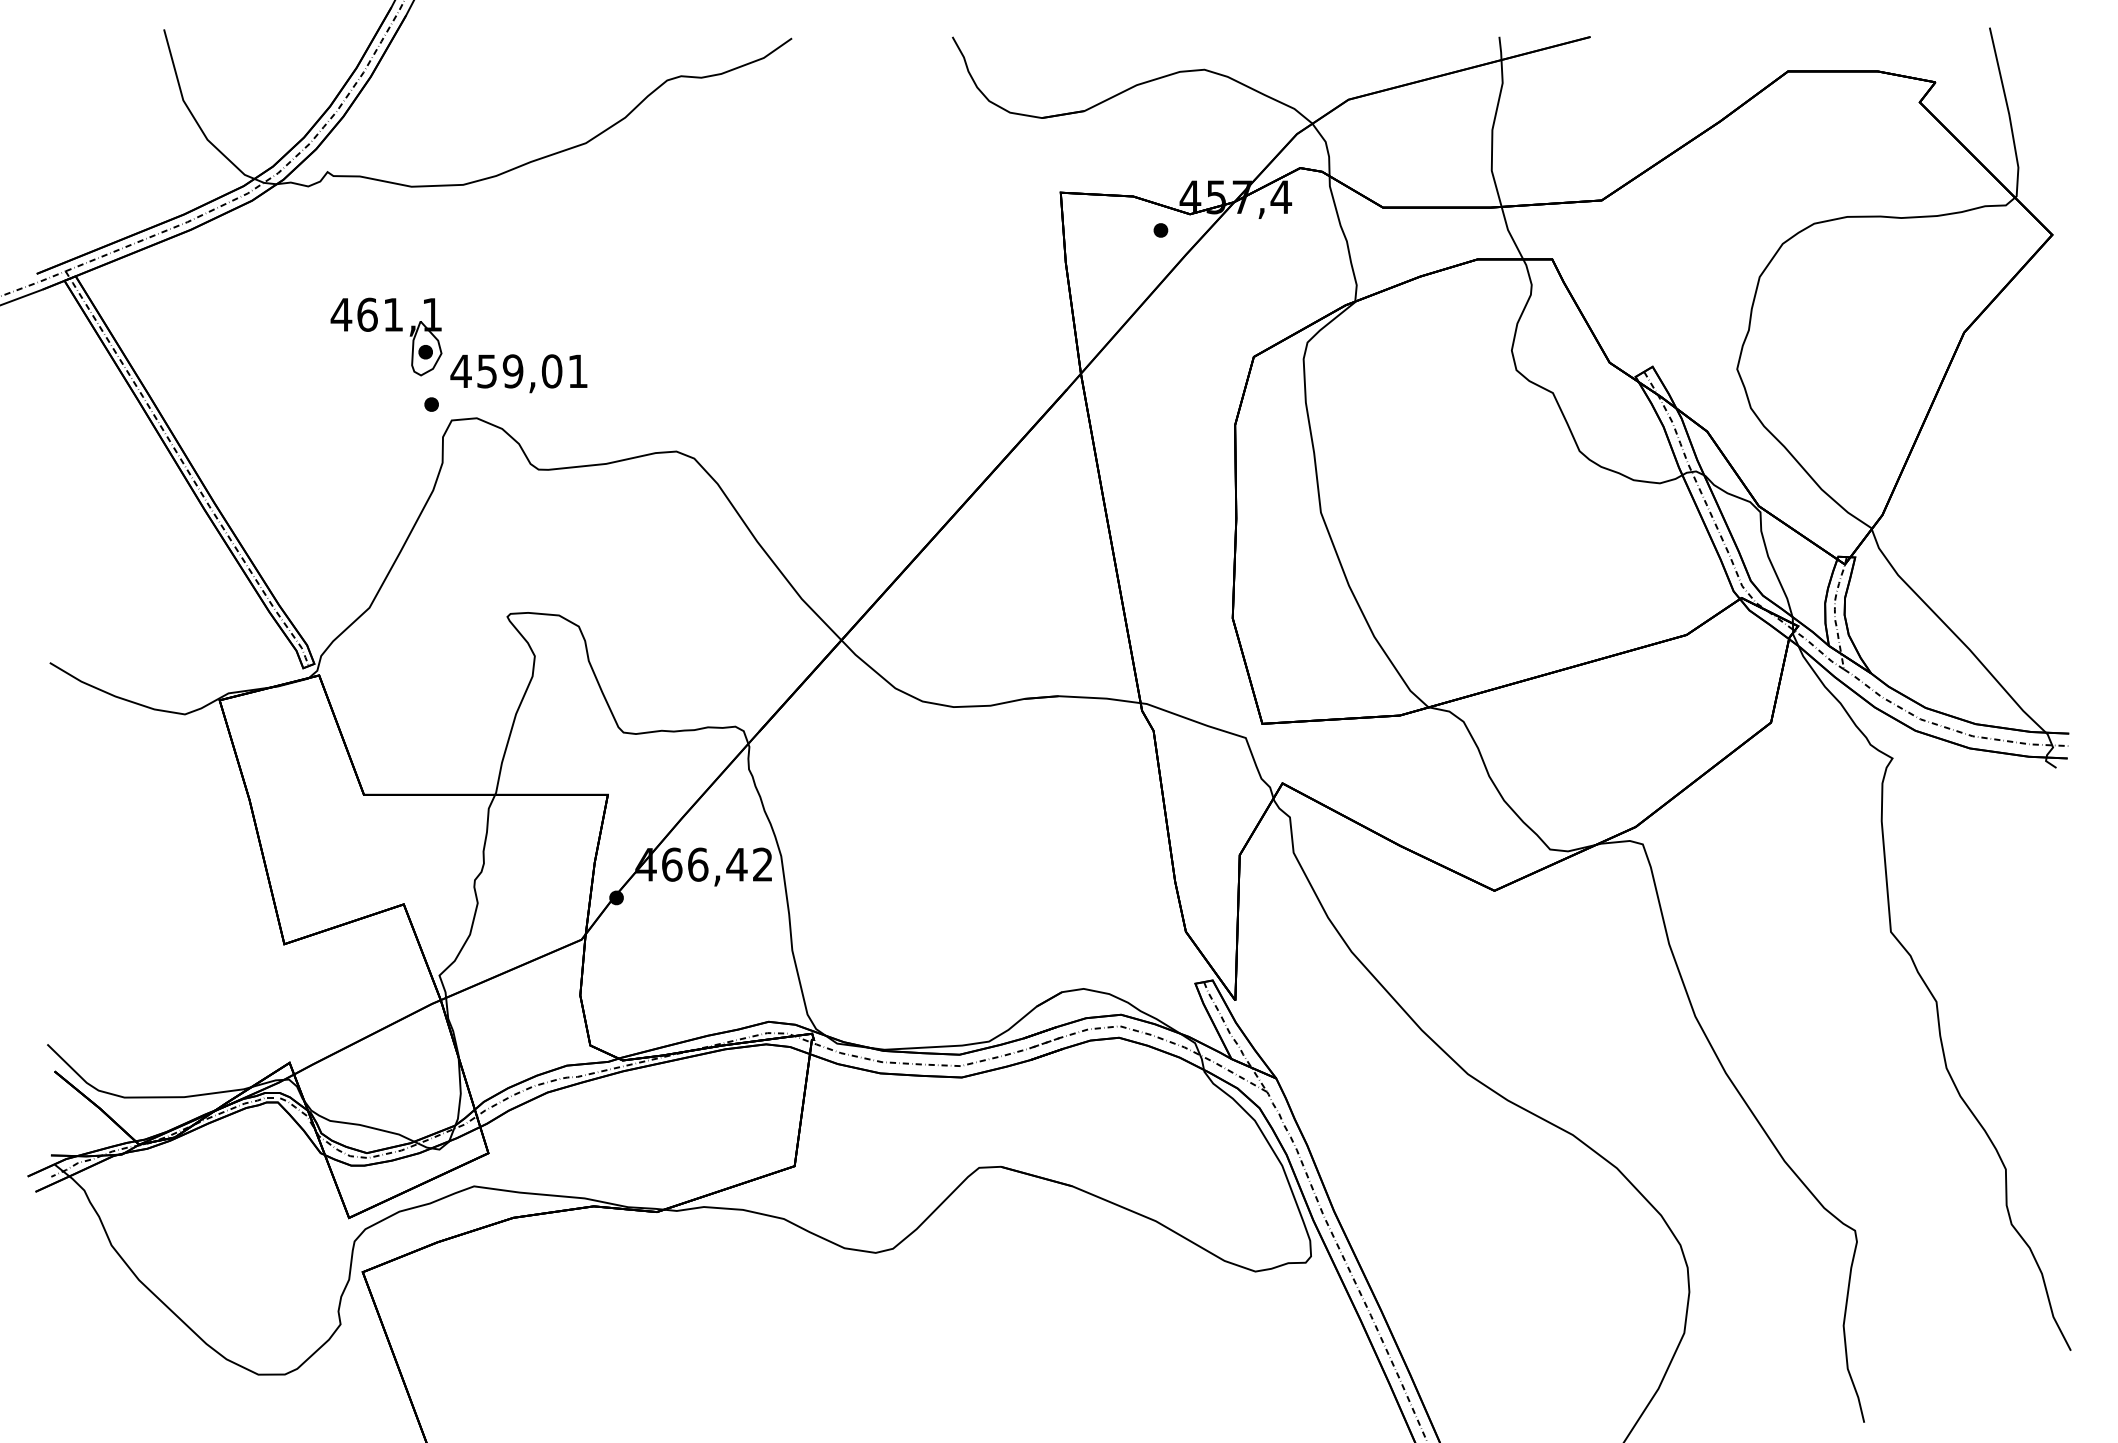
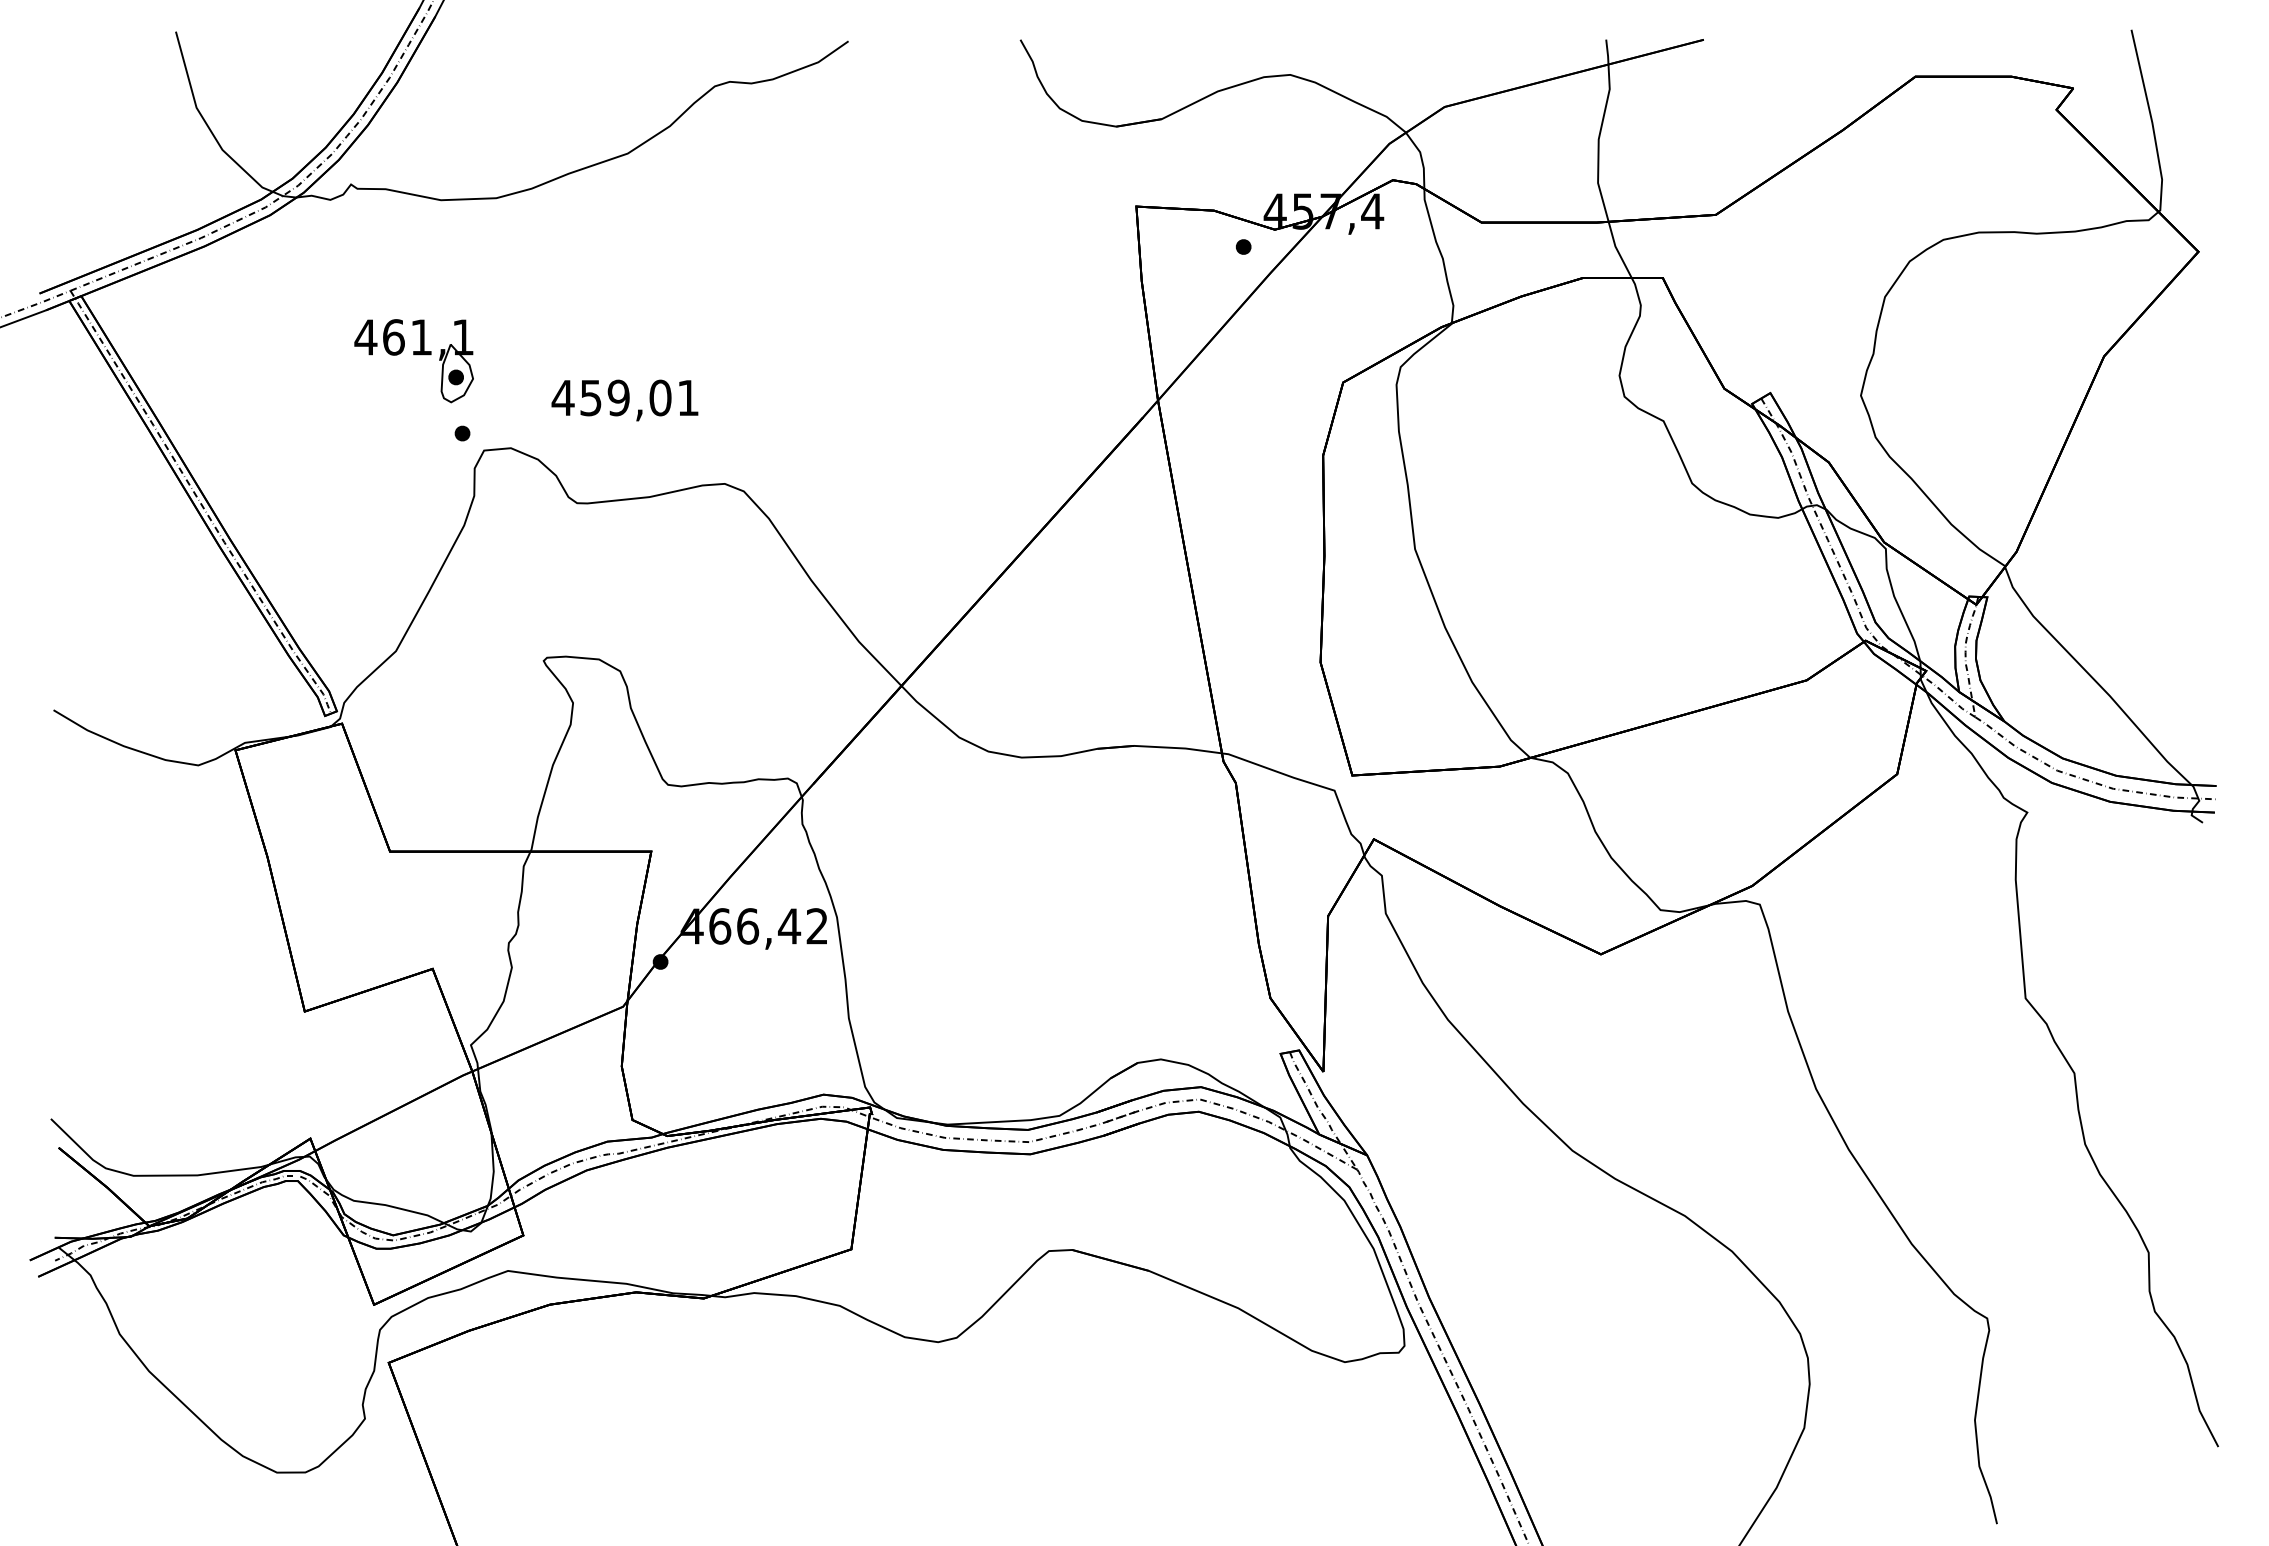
text: (518, 373) -> (624, 400), moved

